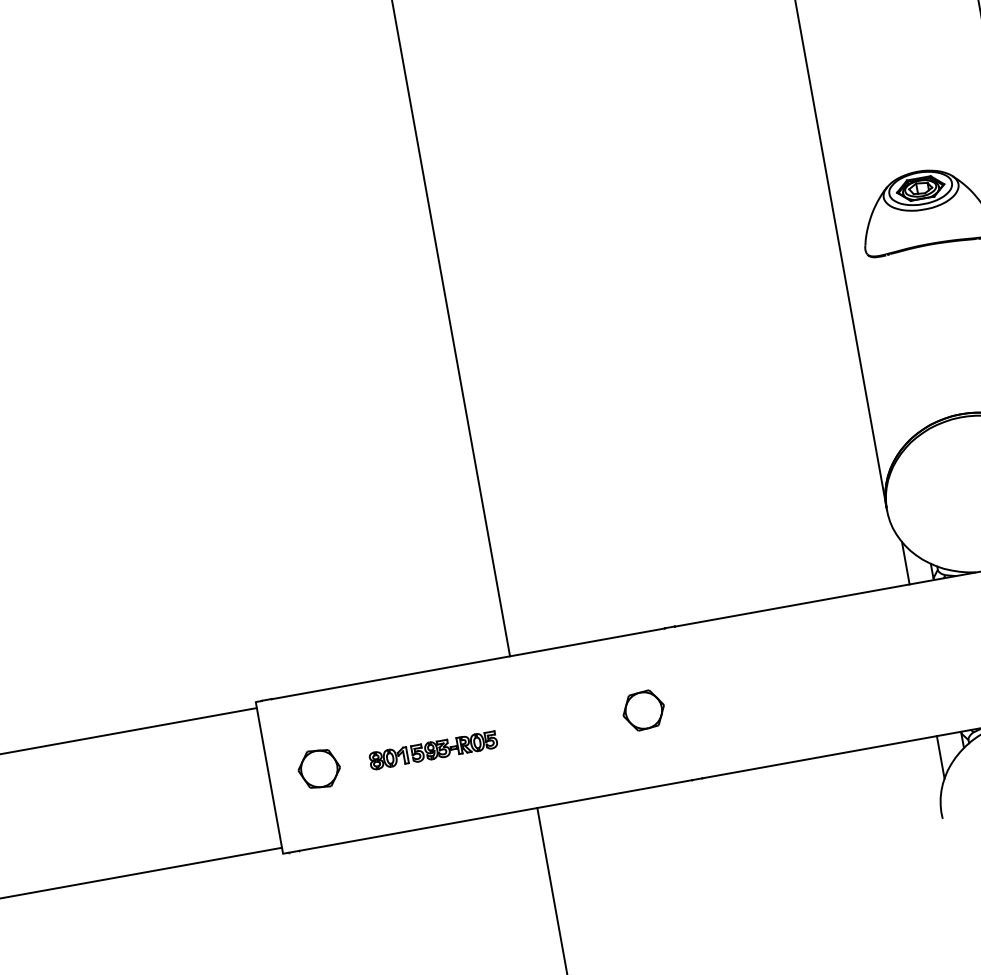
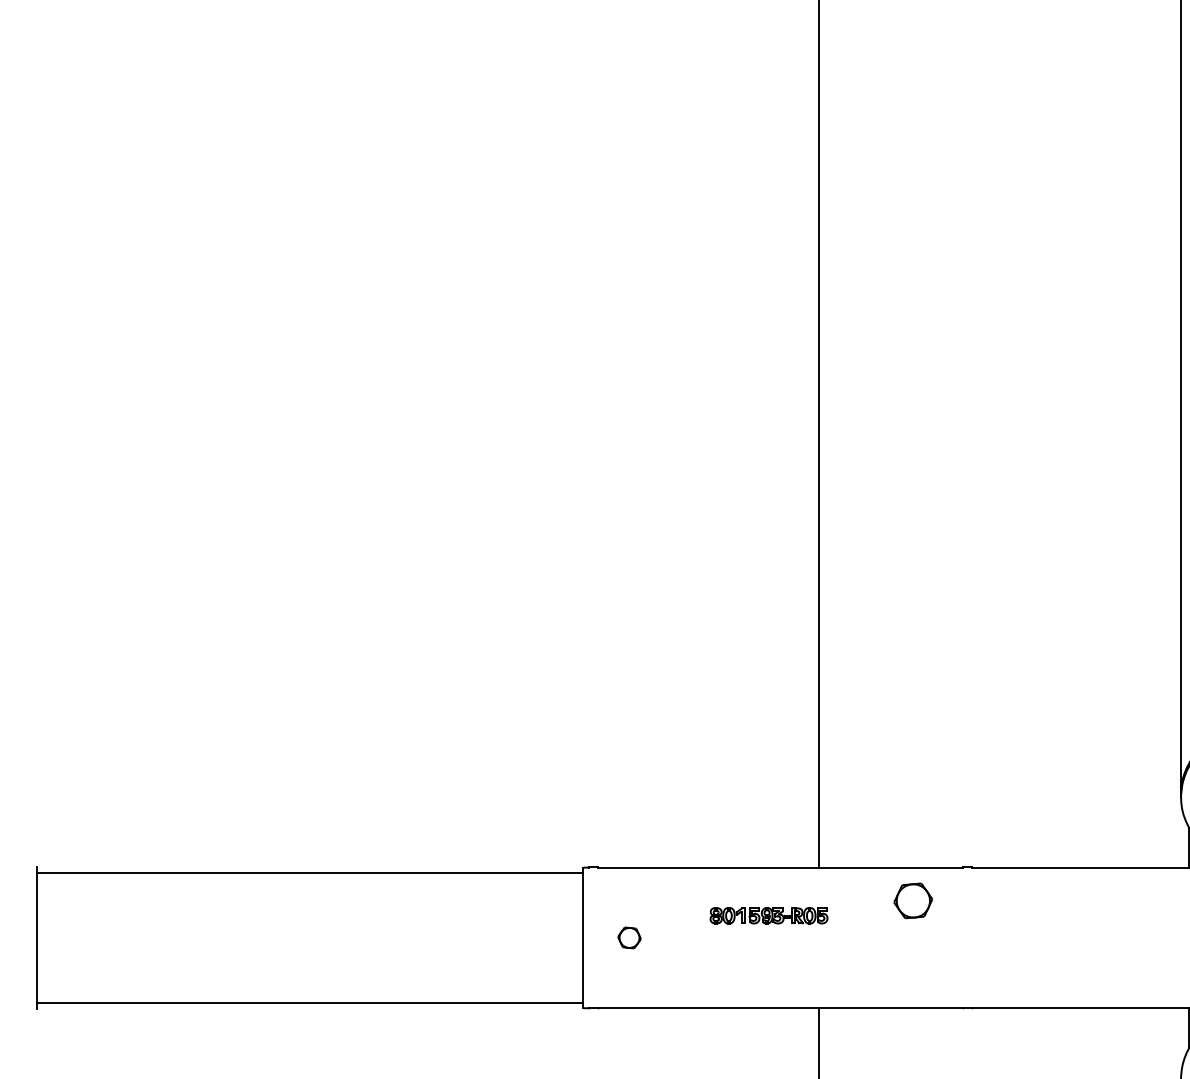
part: (642, 710) -> (912, 900), moved
part: (432, 750) -> (768, 915), moved
part: (319, 768) -> (629, 937), size x0.6

